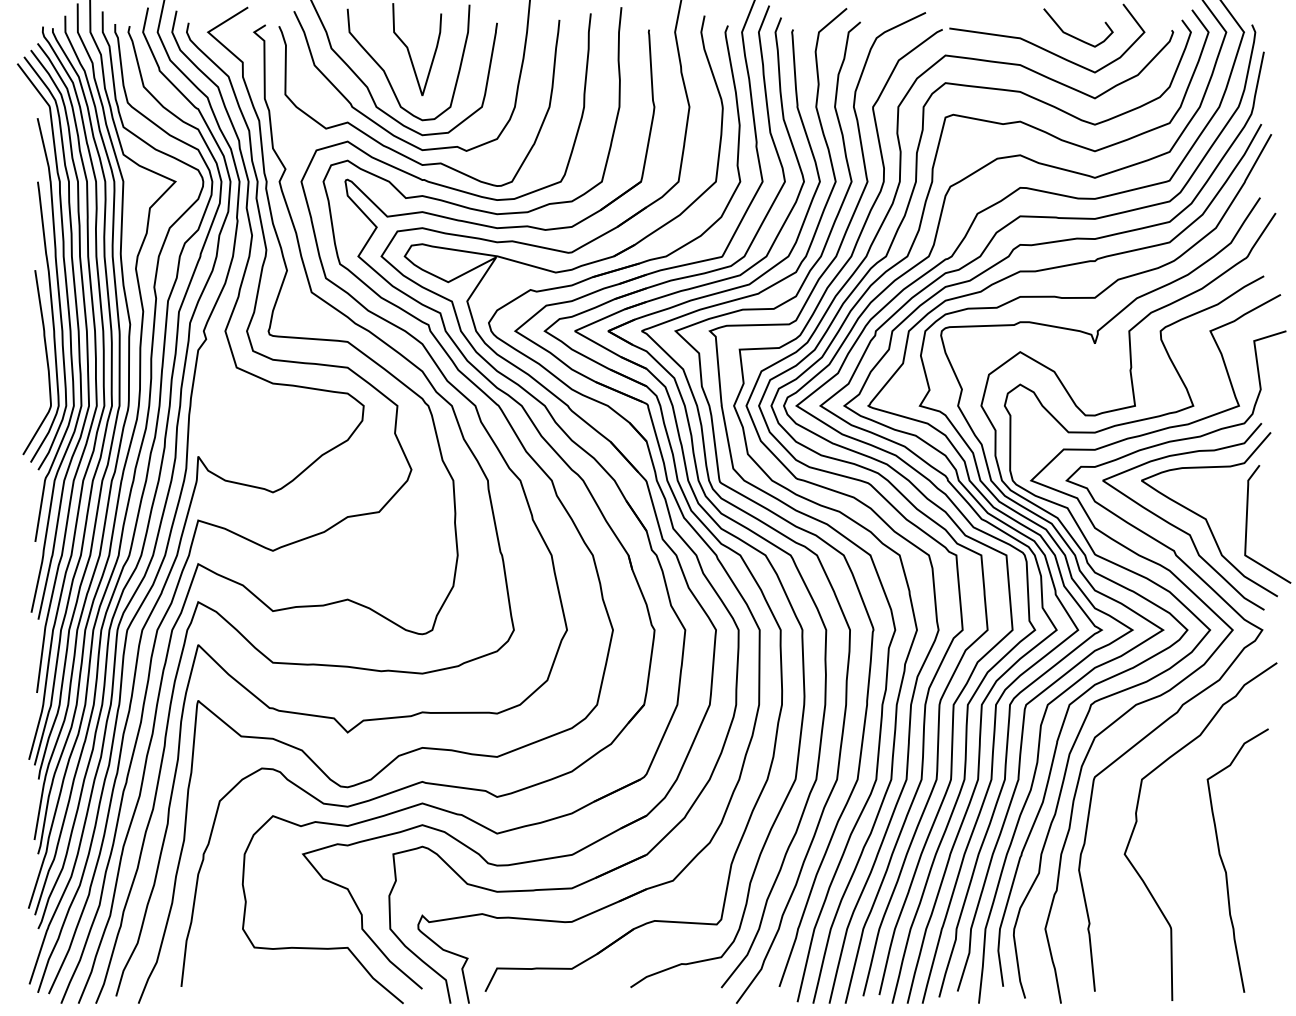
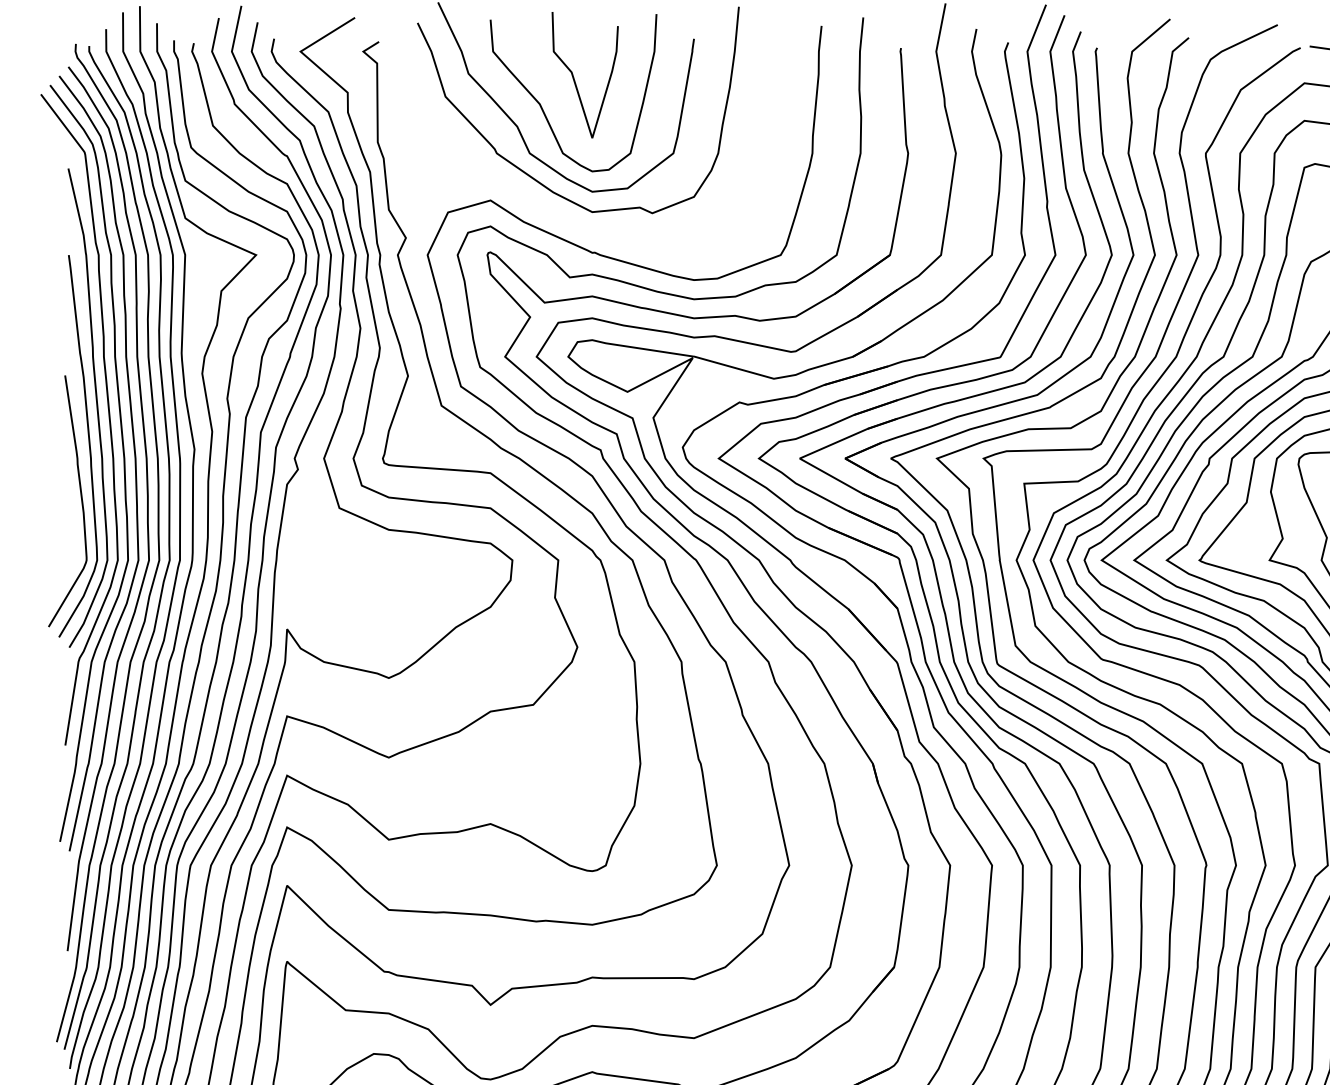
curve: (396, 150) -> (557, 212), removed

